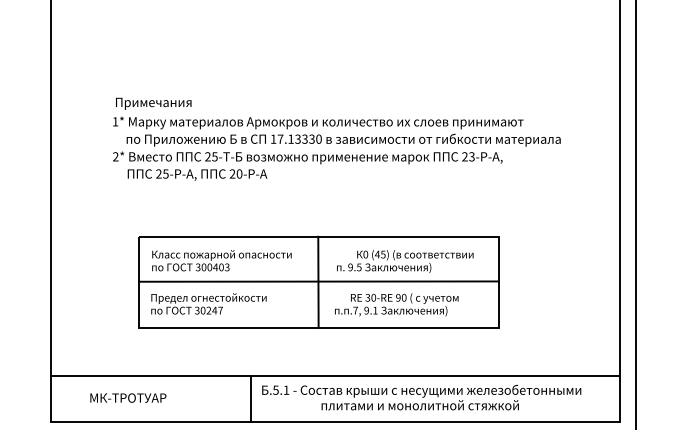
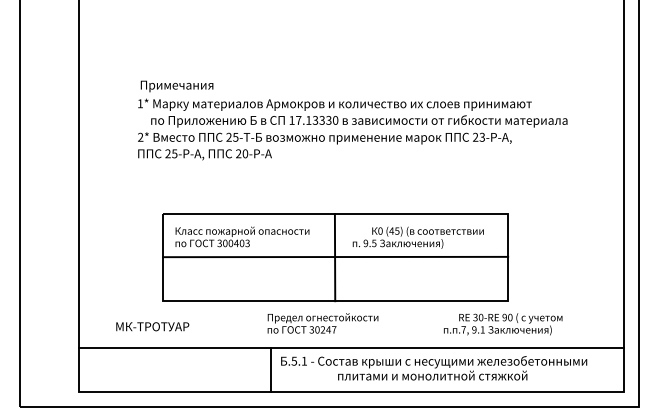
text: (196, 174) -> (204, 154), moved
text: (304, 305) -> (414, 324), moved
text: (128, 397) -> (152, 326), moved

